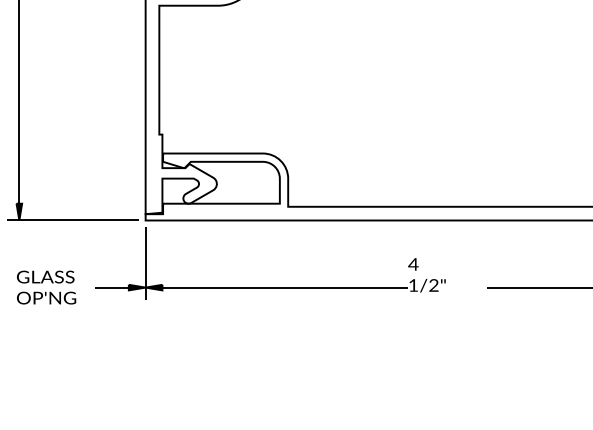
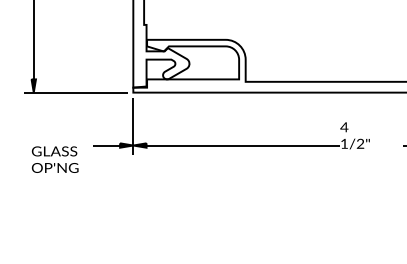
text: (46, 287) -> (55, 159), moved

